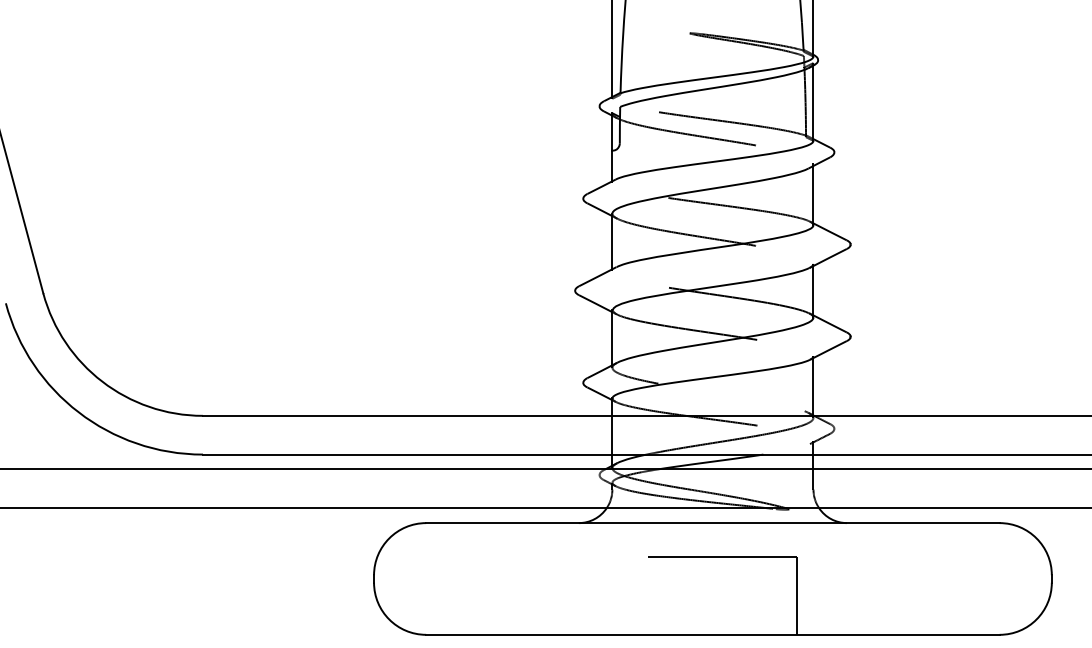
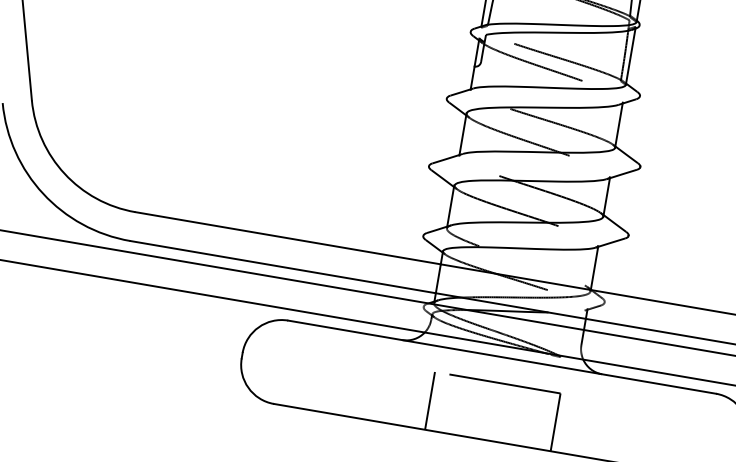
line: (628, 595) -> (429, 400), added

